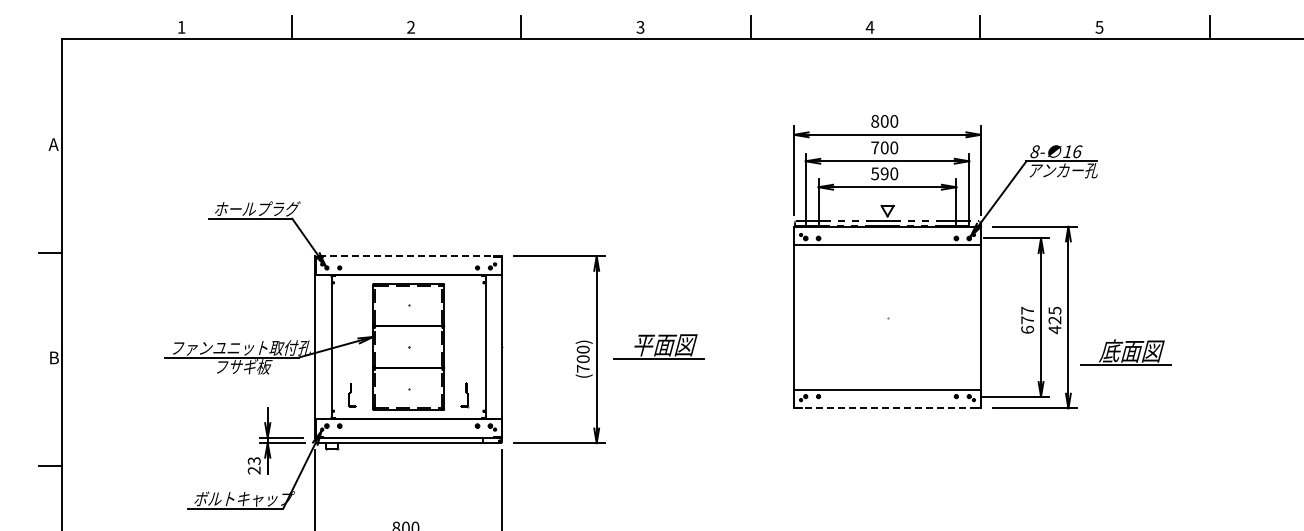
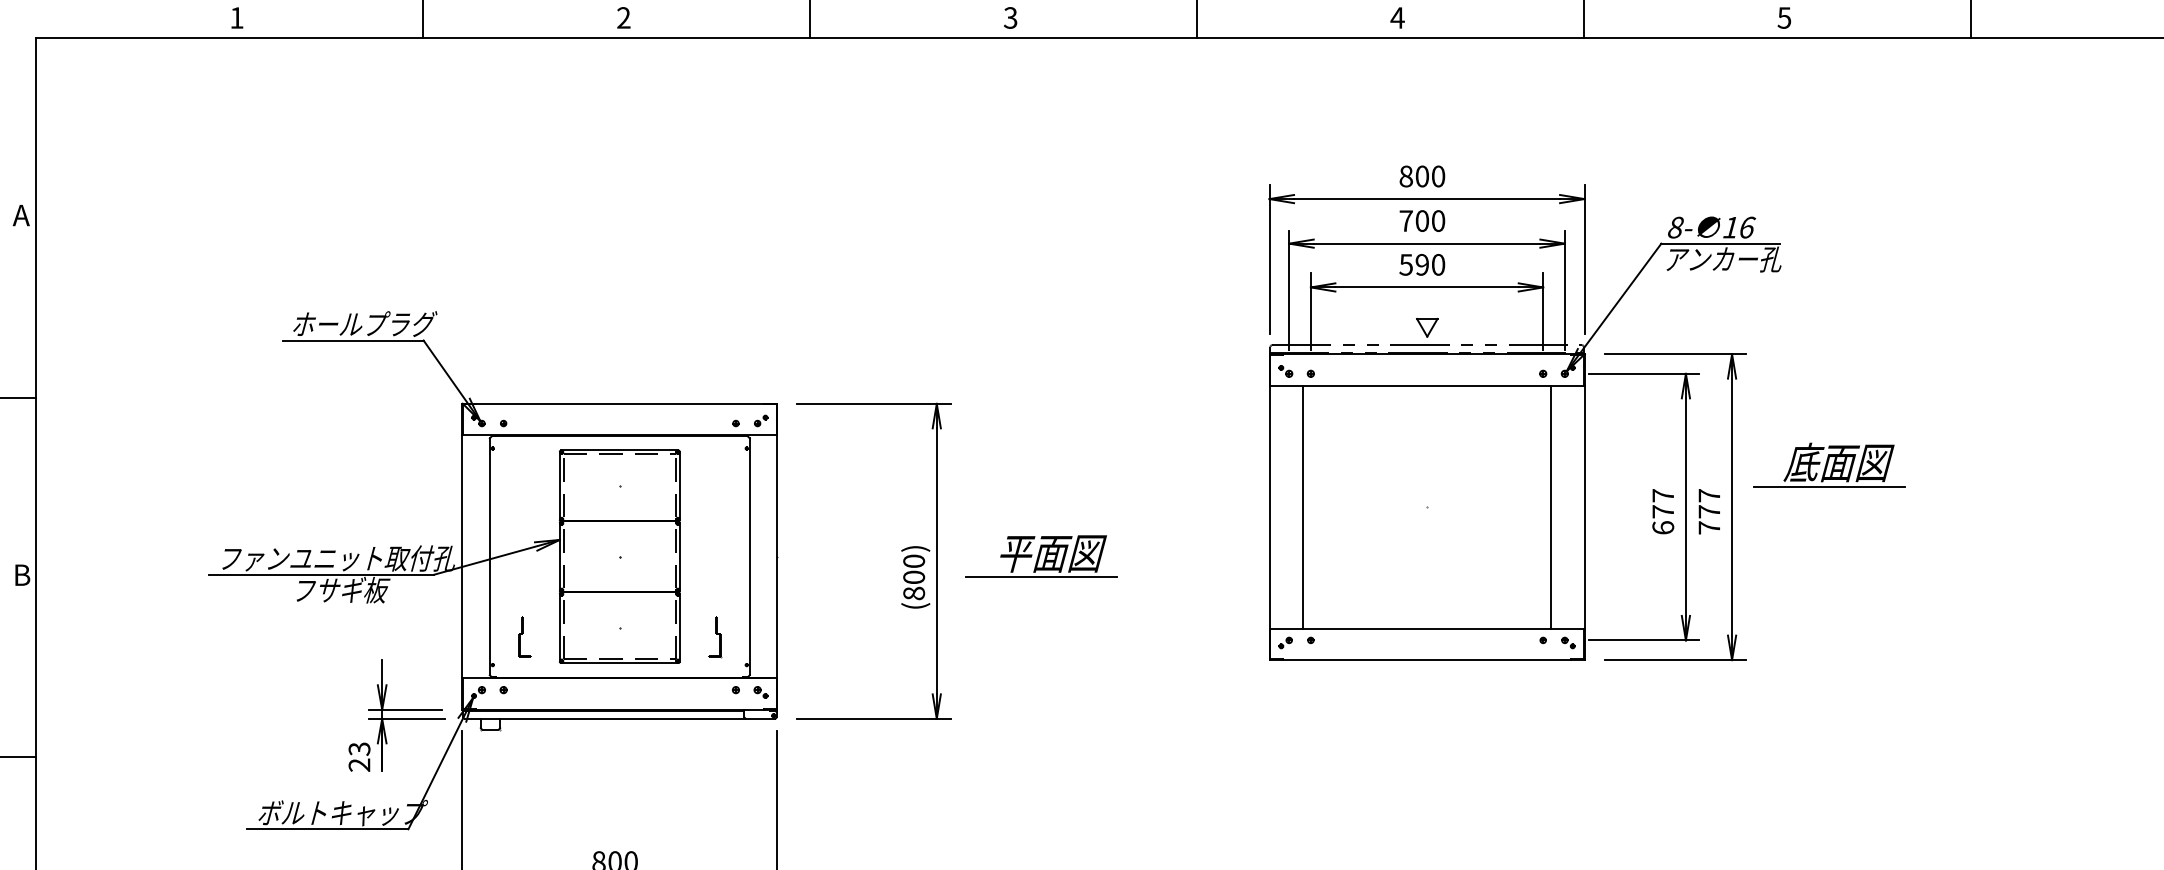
line: (408, 256) -> (619, 404), dashed -> solid
line: (813, 317) -> (1302, 507), added
line: (961, 317) -> (1551, 507), added
text: (1054, 320) -> (1708, 512), 425 -> 777
part: (1125, 352) -> (1828, 464), moved
text: (582, 368) -> (912, 593), (700) -> (800)
line: (888, 408) -> (1428, 660), dashed -> solid

